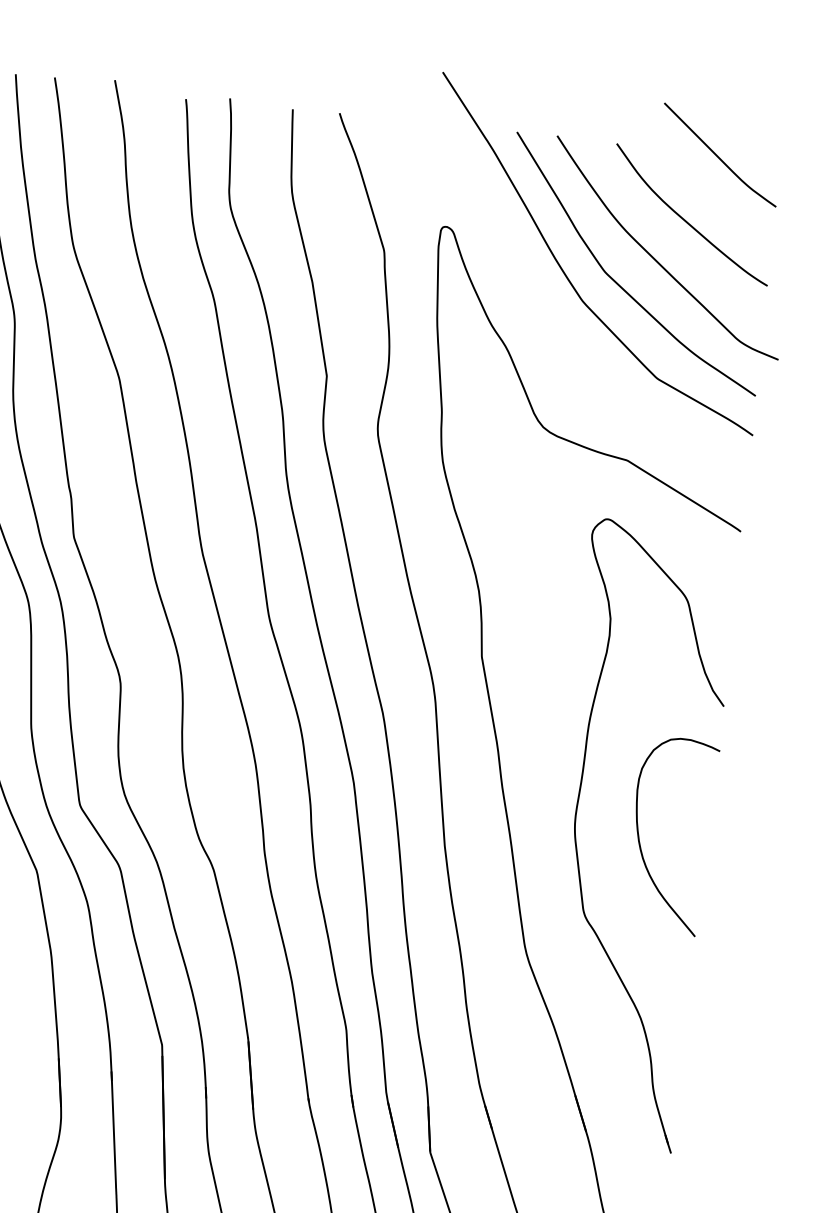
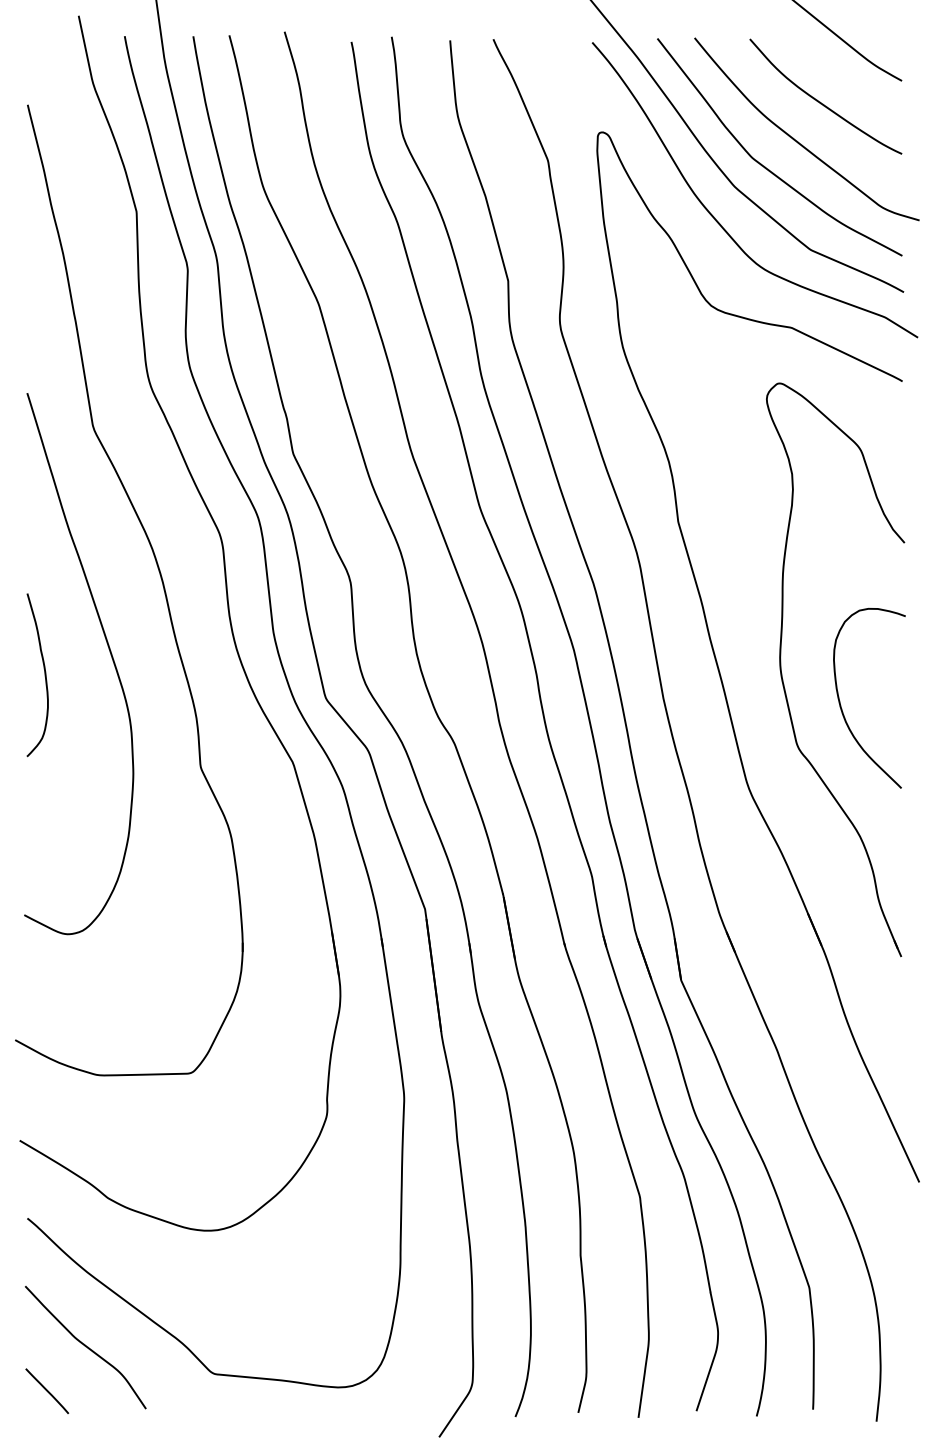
curve: (563, 339) -> (720, 223), added
curve: (640, 840) -> (841, 705), moved

